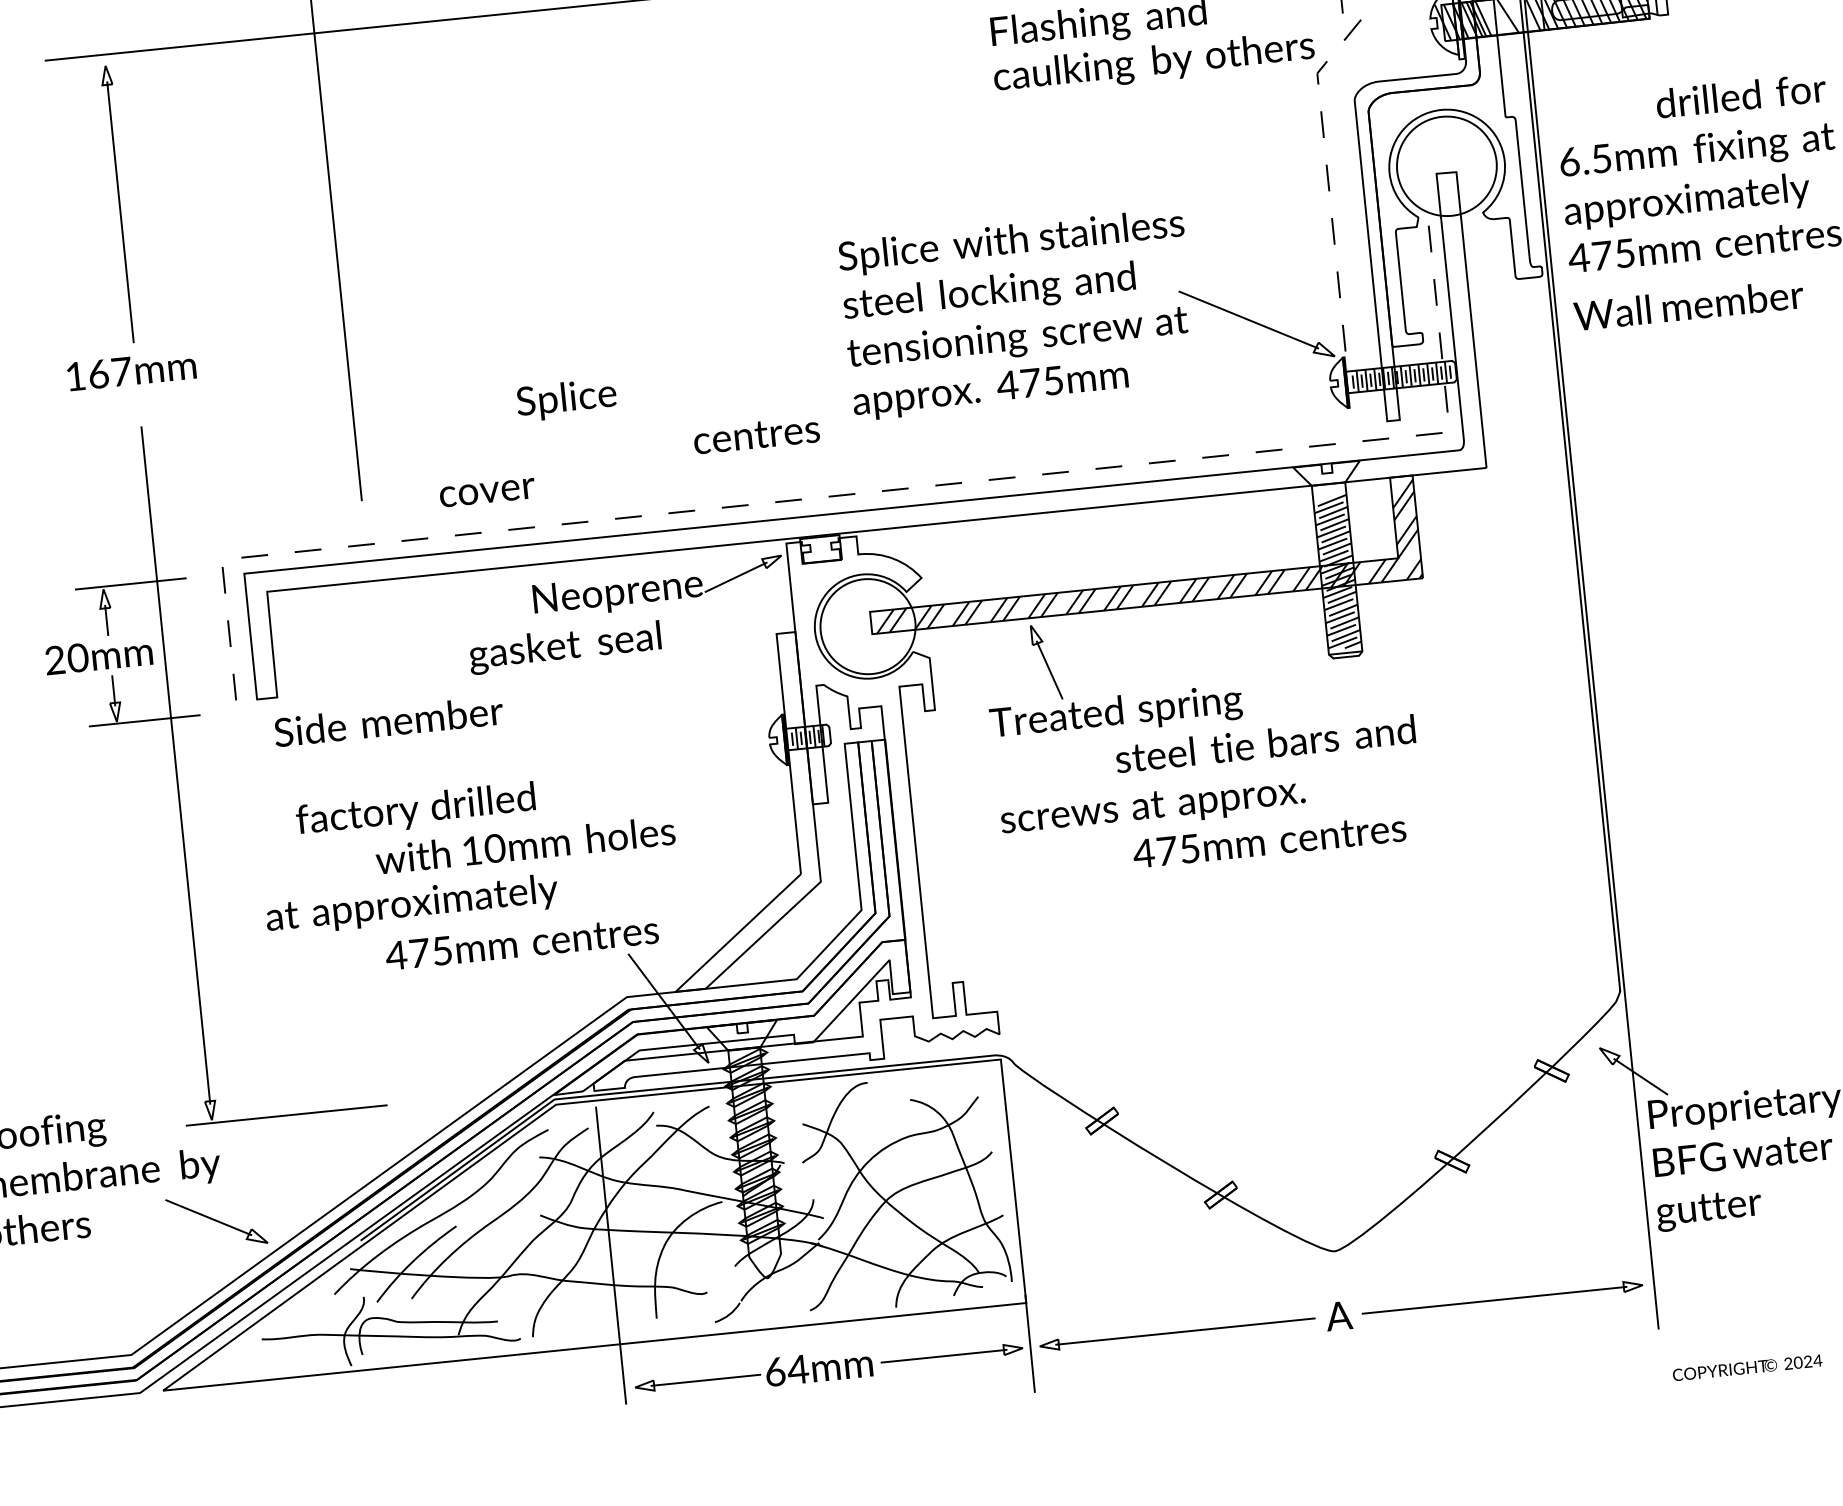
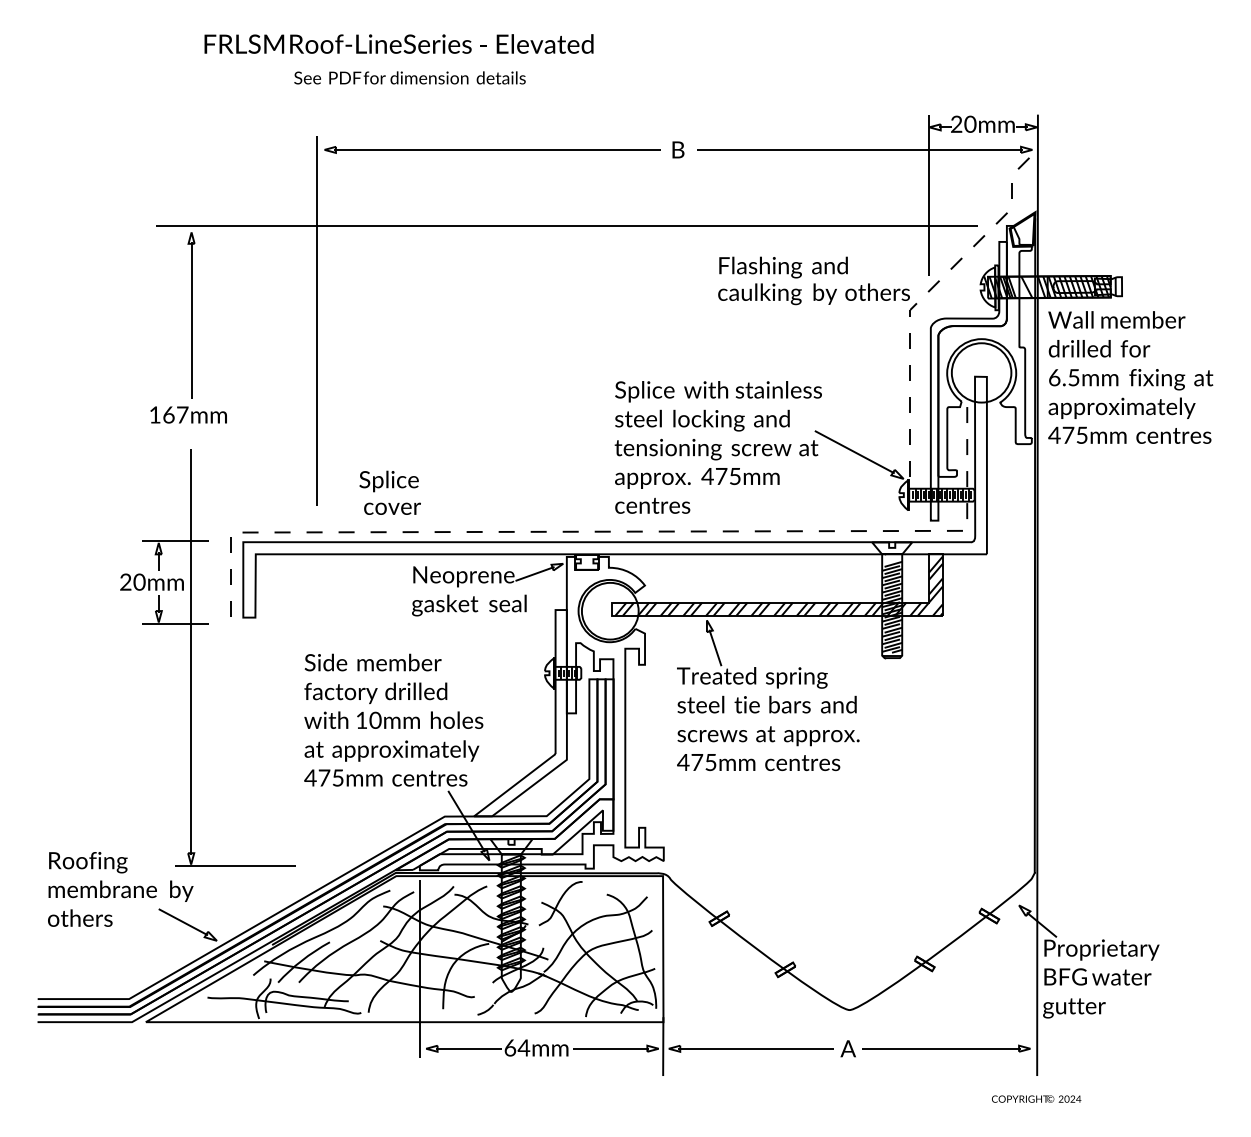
text: (1741, 95) -> (1099, 348), moved
text: (1688, 304) -> (1116, 319), moved
text: (565, 400) -> (388, 481), moved
text: (756, 434) -> (652, 505), moved
text: (565, 647) -> (469, 605), moved
text: (387, 721) -> (372, 662), moved
text: (1264, 743) -> (766, 704), moved
text: (415, 811) -> (375, 693), moved
text: (1269, 840) -> (758, 762), moved
text: (411, 904) -> (391, 750), moved
text: (1747, 1366) -> (1036, 1098), moved

